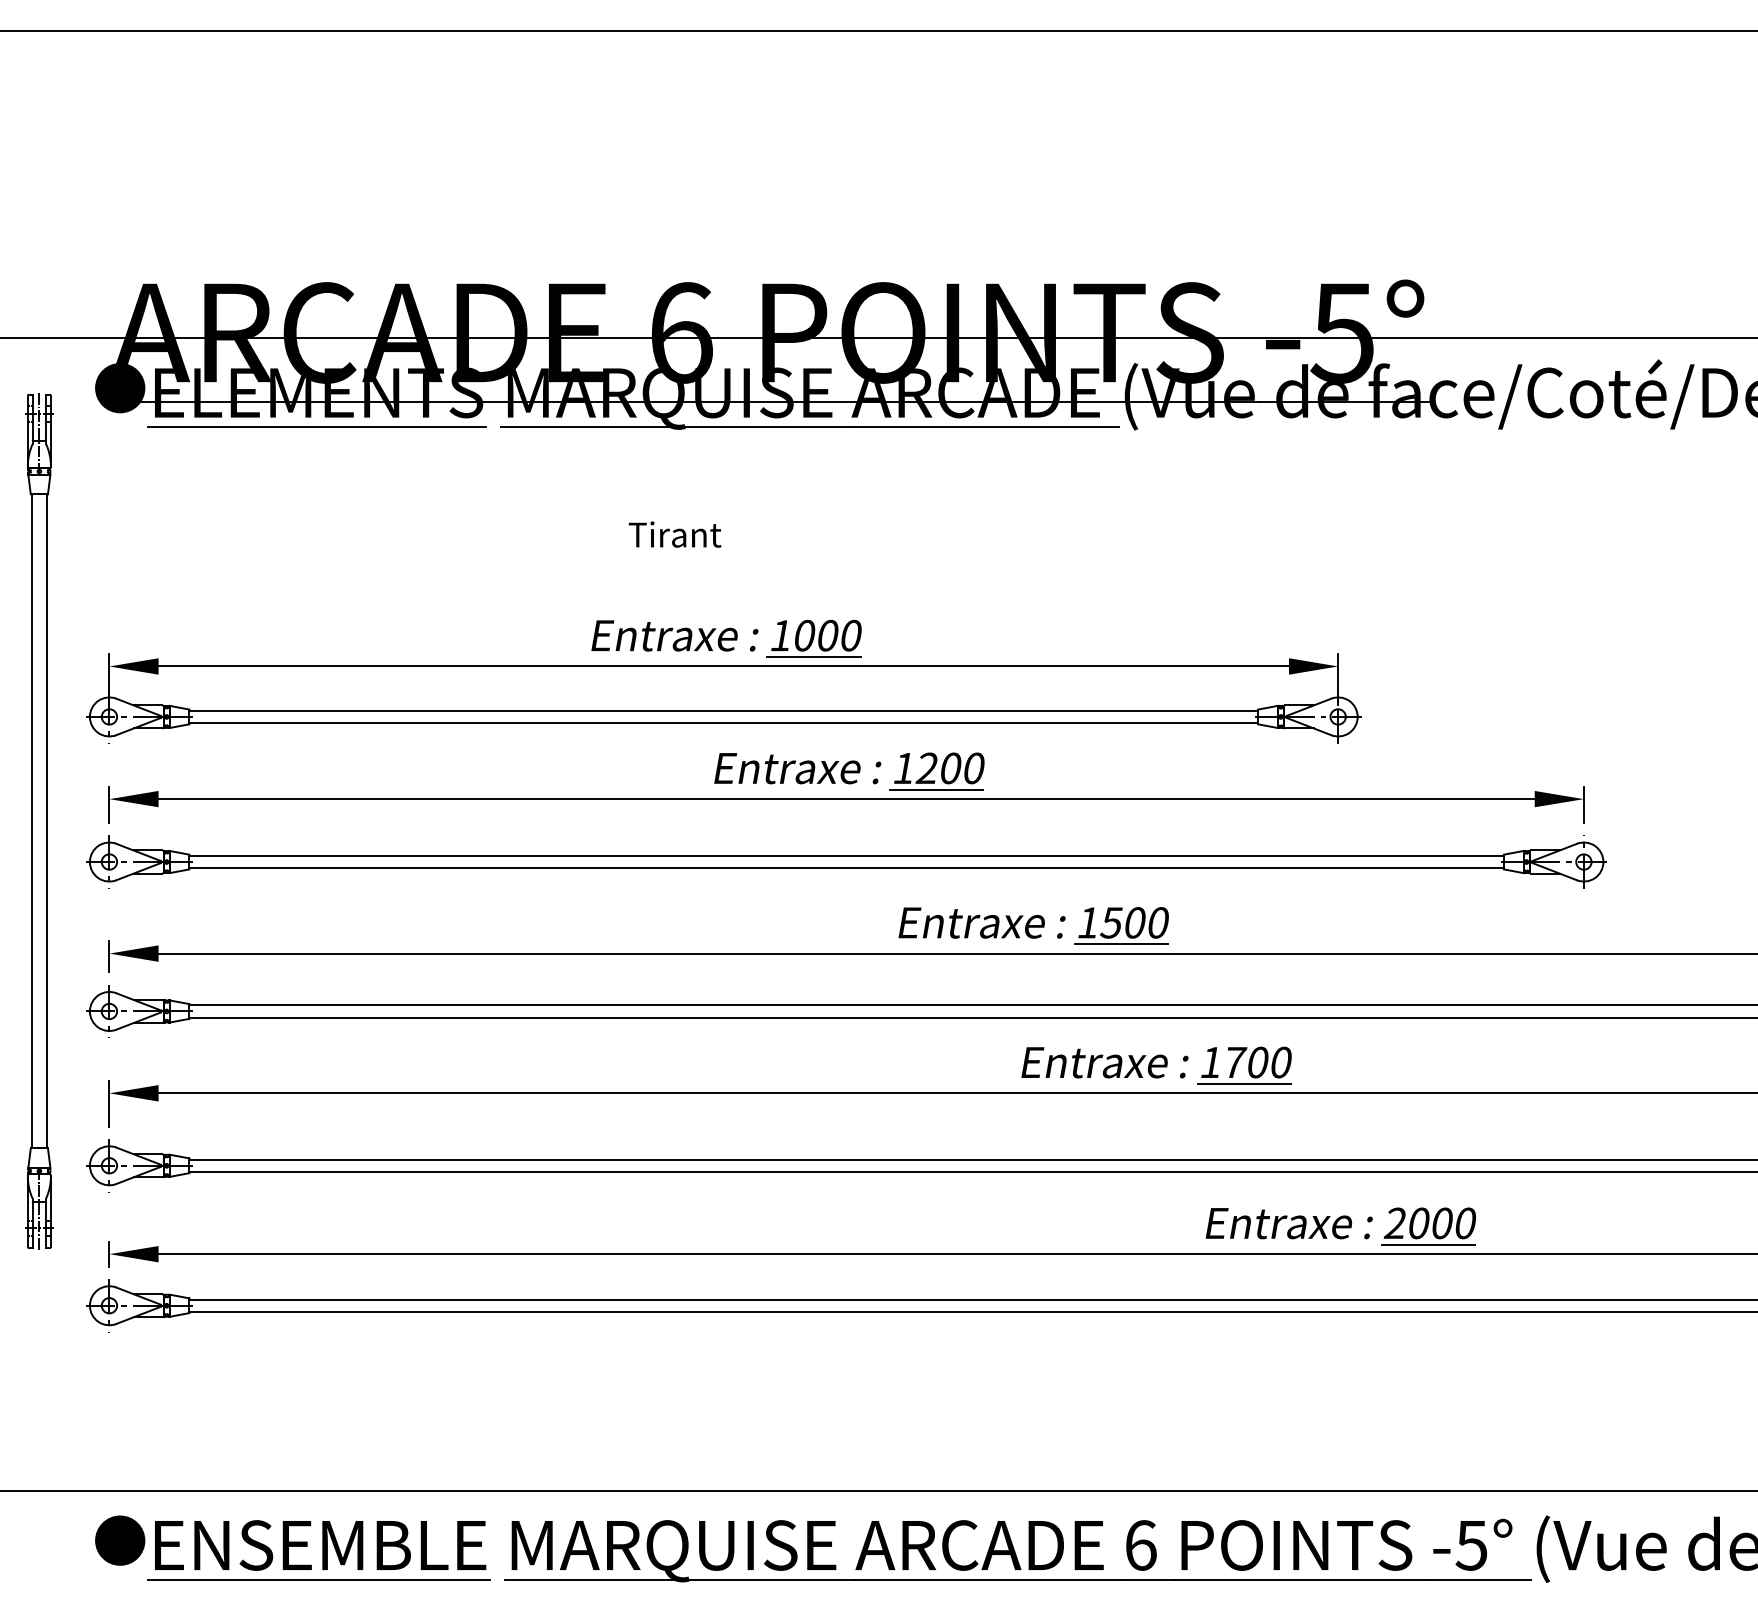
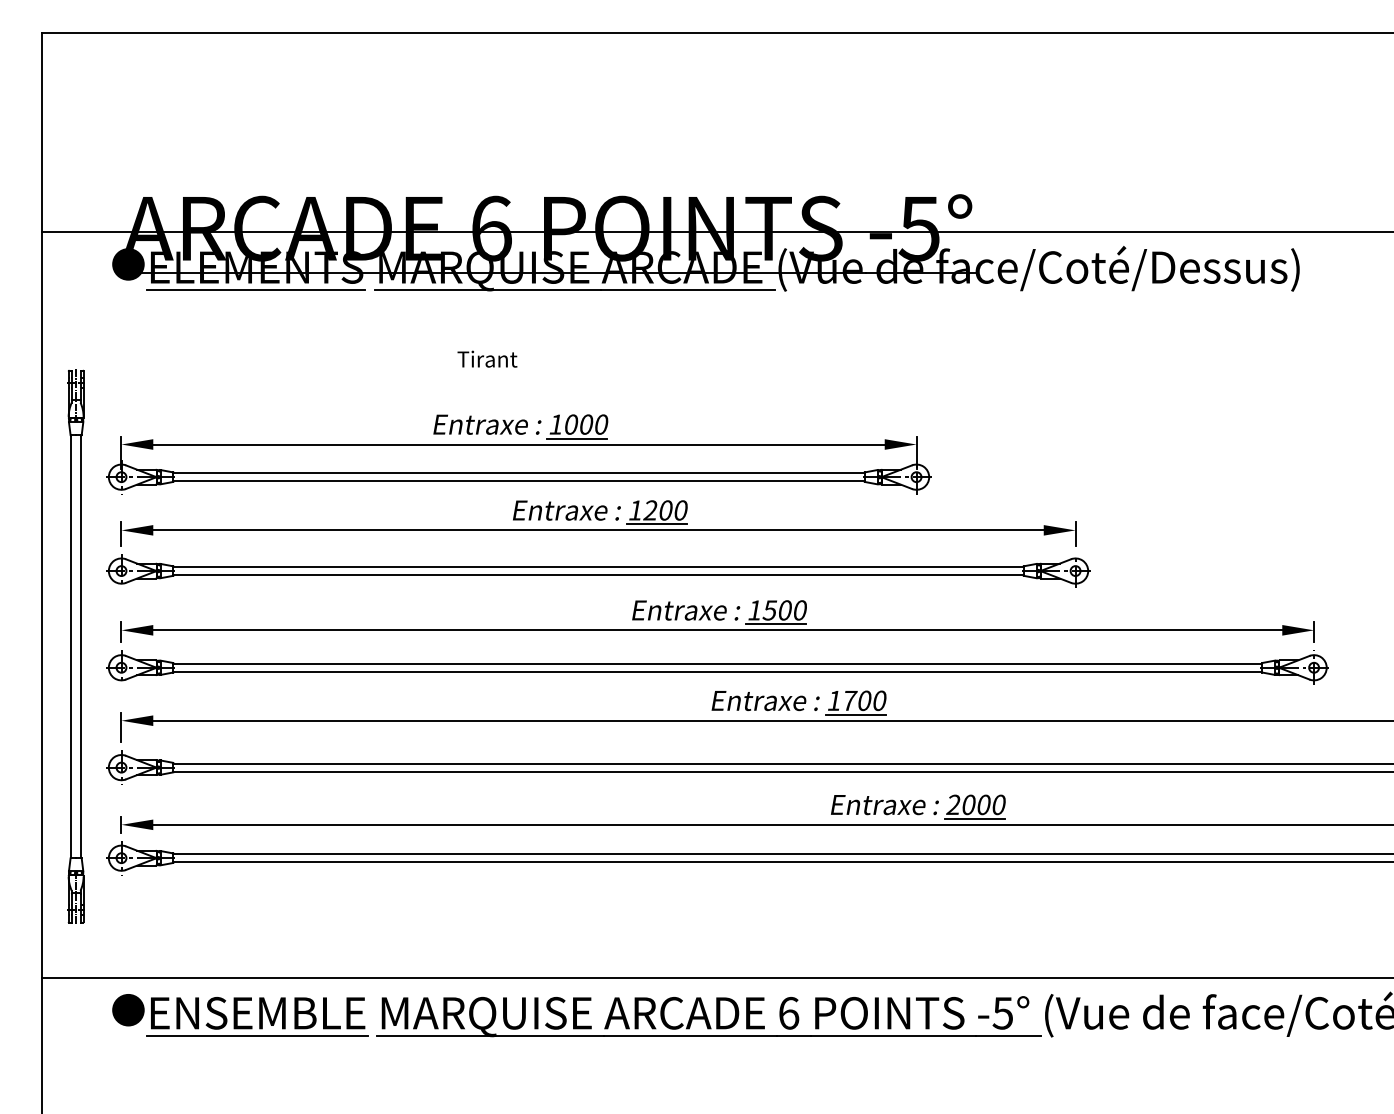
part: (38, 820) -> (75, 646), moved

